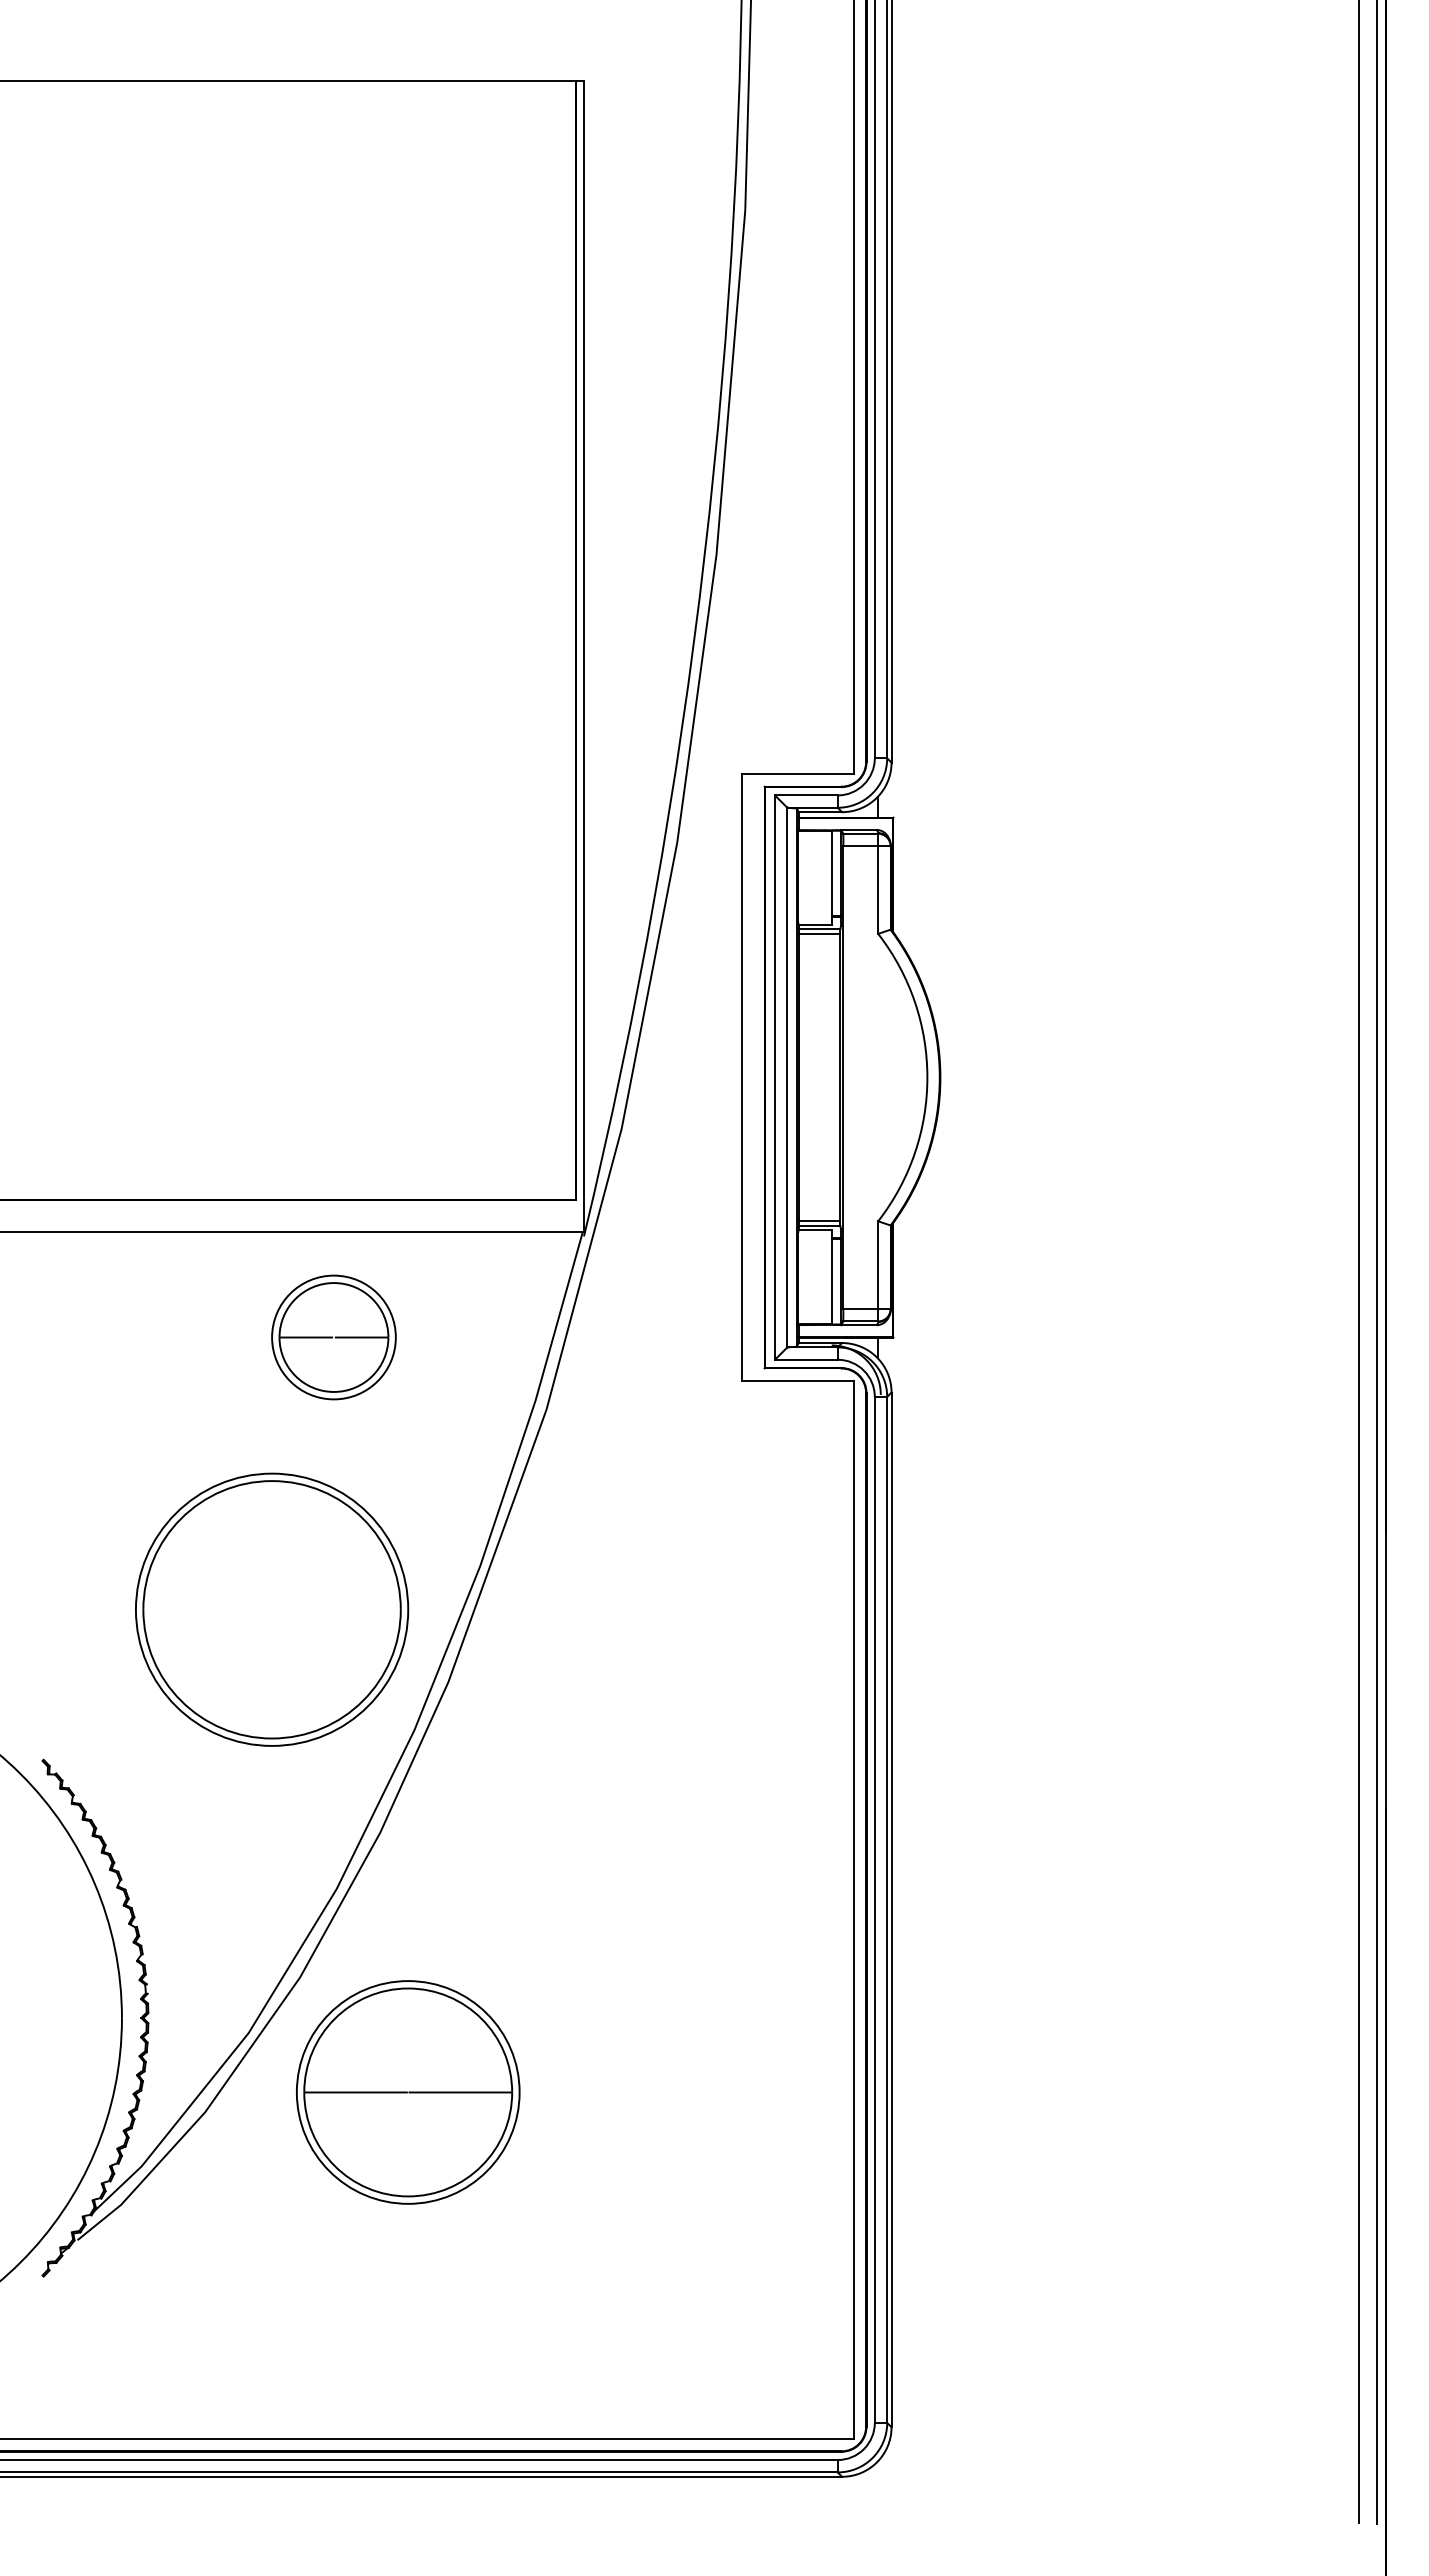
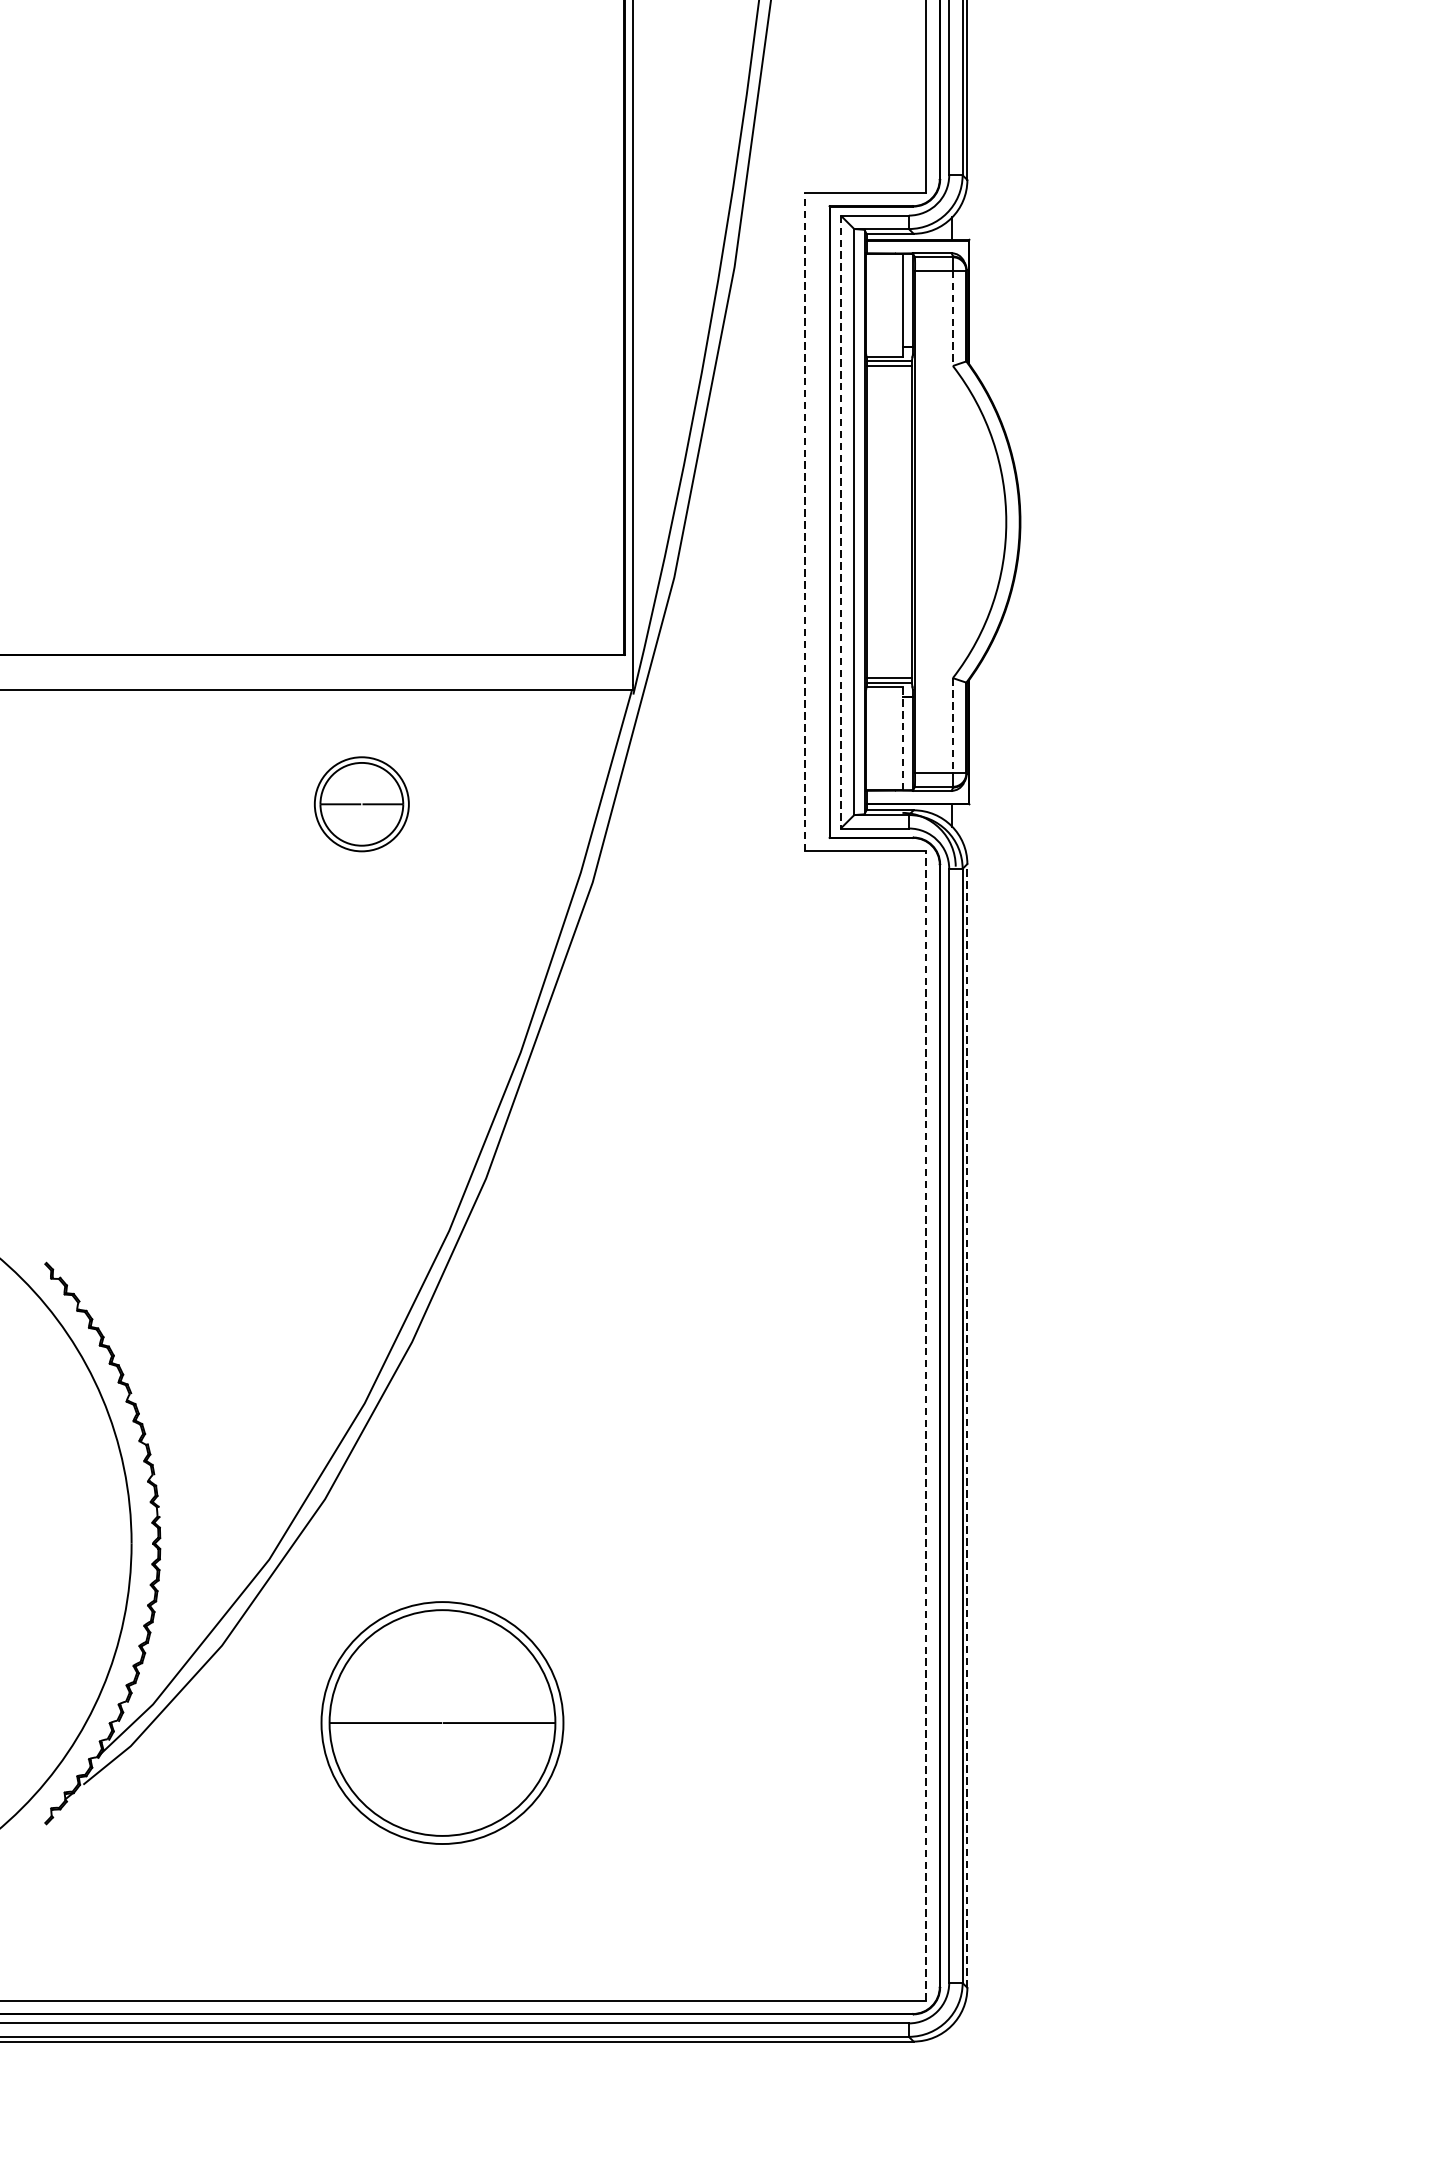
line: (878, 890) -> (953, 318), solid -> dashed
line: (742, 1077) -> (805, 521), solid -> dashed
line: (774, 1078) -> (840, 523), solid -> dashed
line: (878, 1265) -> (953, 726), solid -> dashed
line: (831, 1276) -> (902, 738), solid -> dashed
part: (333, 1337) -> (361, 804), size x0.7
part: (272, 1609) -> (295, 1099), removed
line: (853, 1909) -> (926, 1425), solid -> dashed
line: (891, 1909) -> (967, 1425), solid -> dashed
part: (408, 2092) -> (442, 1723), moved

